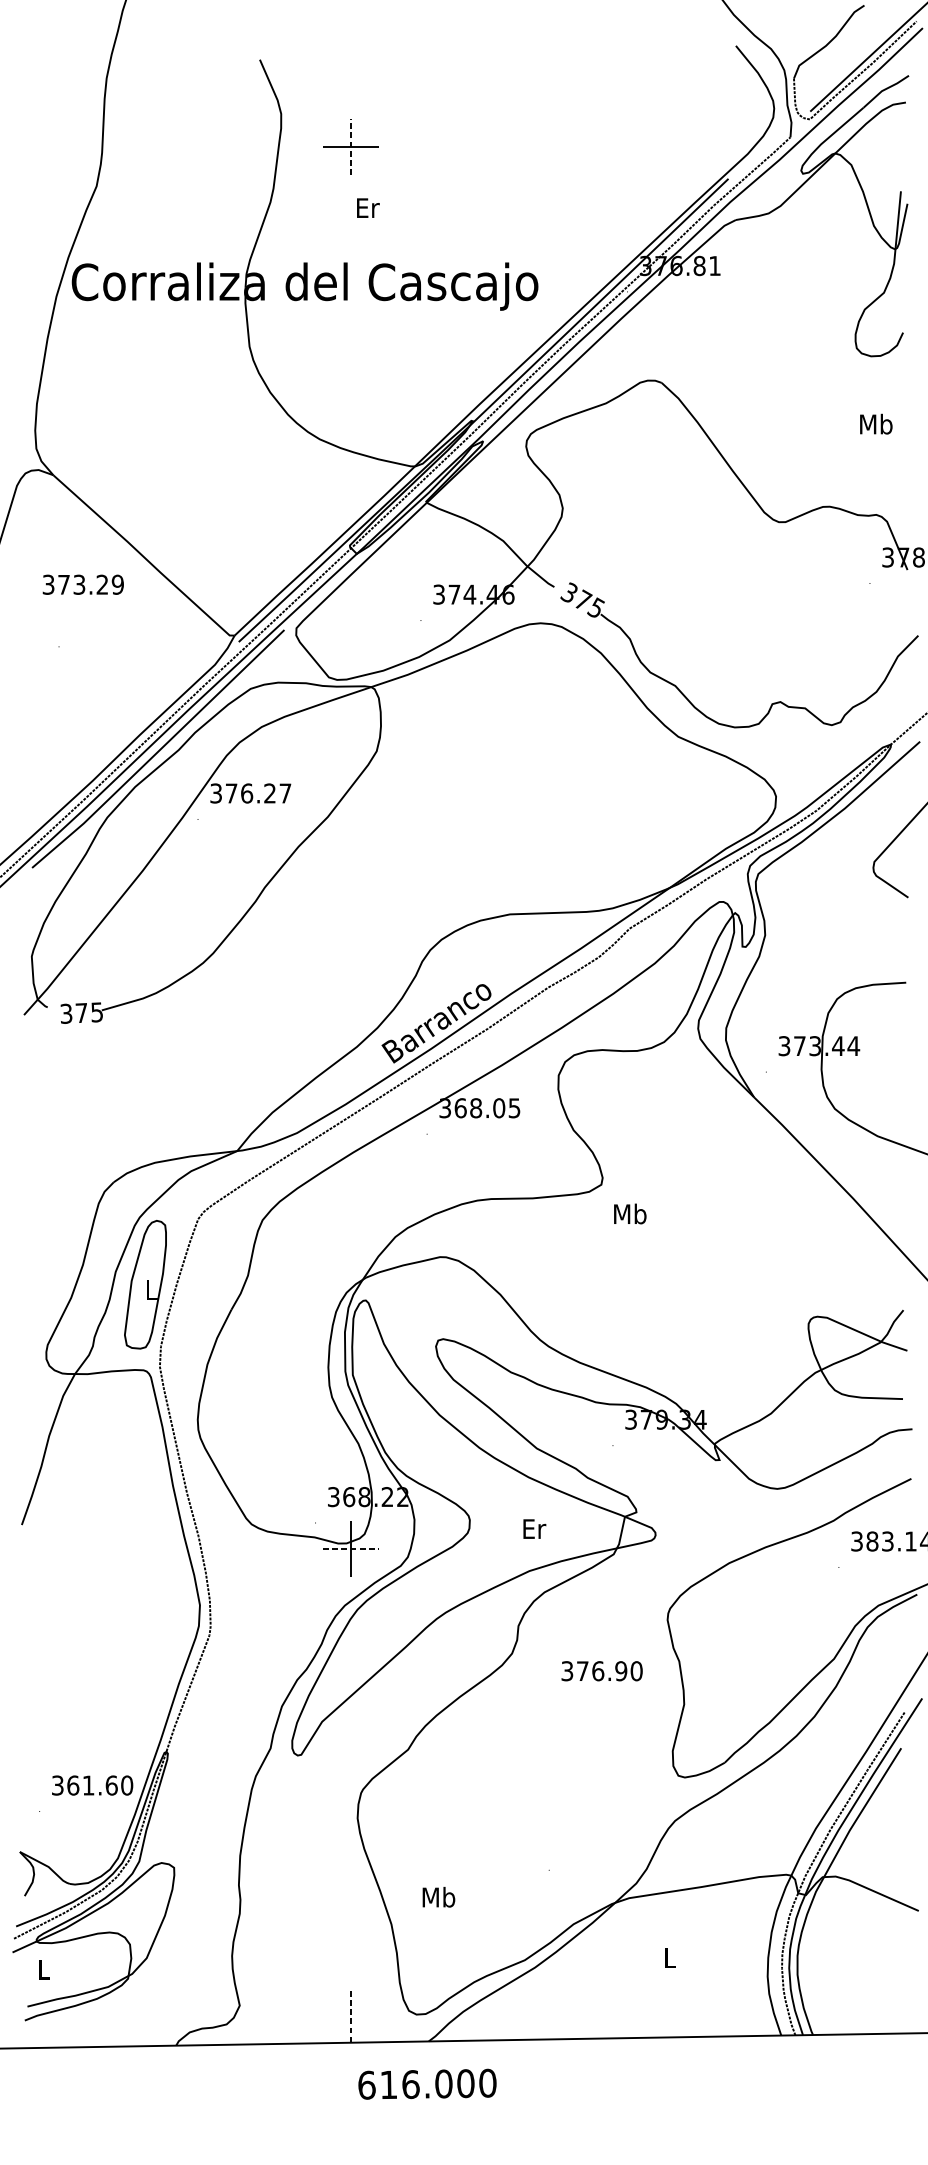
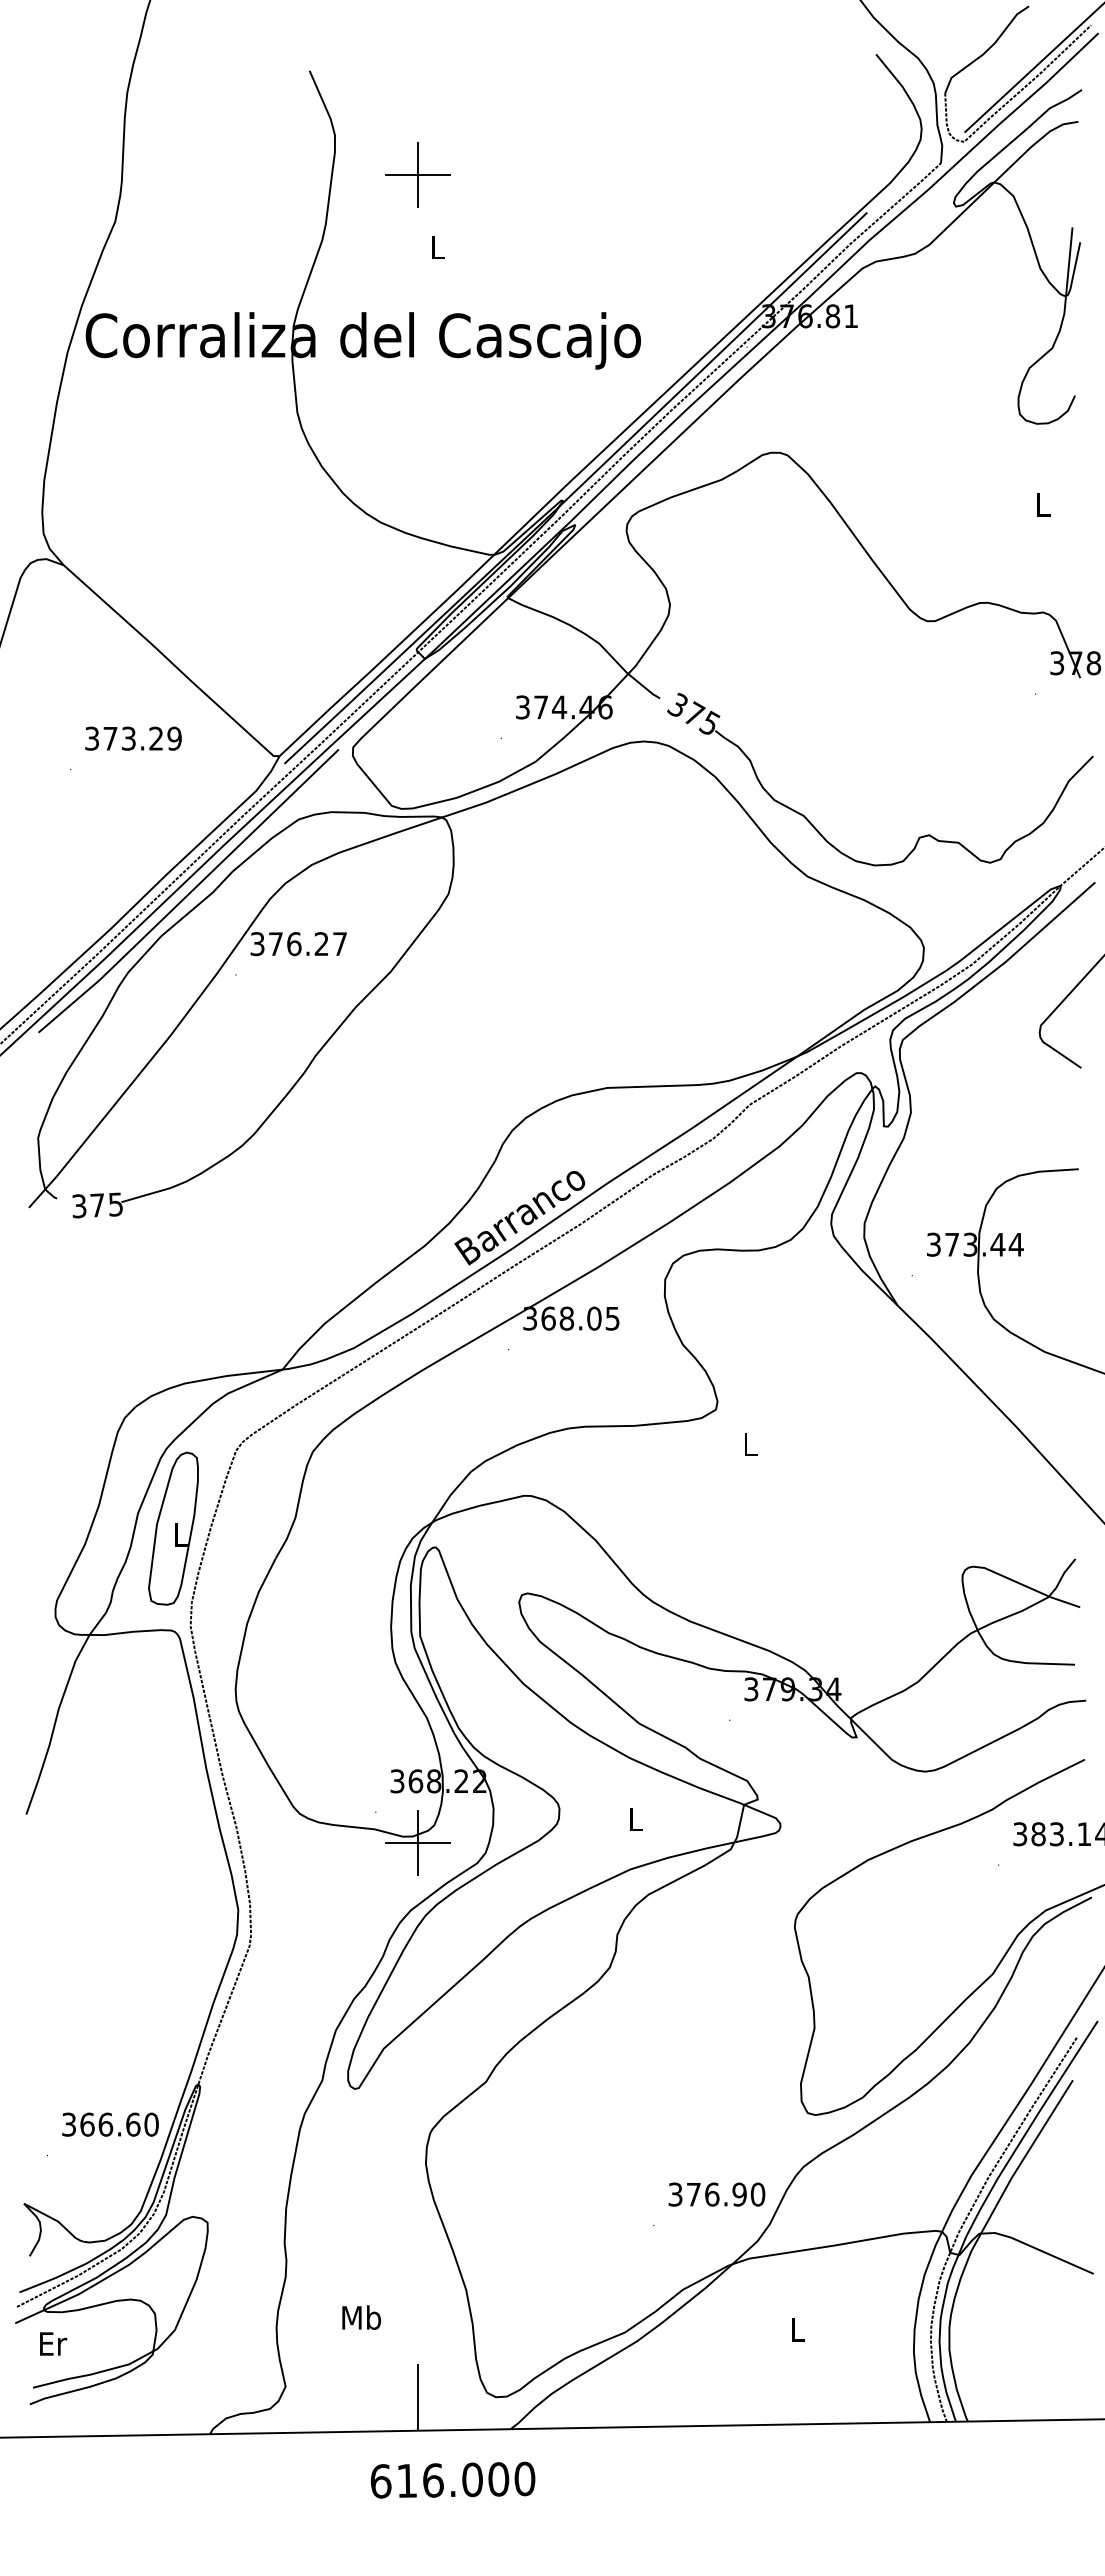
line: (350, 146) -> (417, 174), dashed -> solid
text: (368, 208) -> (438, 247), Er -> L
text: (875, 424) -> (1042, 504), Mb -> L
text: (83, 584) -> (133, 738), moved
text: (630, 1214) -> (750, 1444), Mb -> L
text: (534, 1529) -> (636, 1819), Er -> L
line: (351, 1549) -> (418, 1843), dashed -> solid
text: (601, 1671) -> (716, 2194), moved
text: (88, 1785) -> (105, 2124), 361.60 -> 366.60
text: (438, 1897) -> (361, 2317), moved
text: (44, 1969) -> (53, 2343), L -> Er
line: (350, 2013) -> (417, 2396), dashed -> solid
text: (427, 2083) -> (452, 2479), moved

